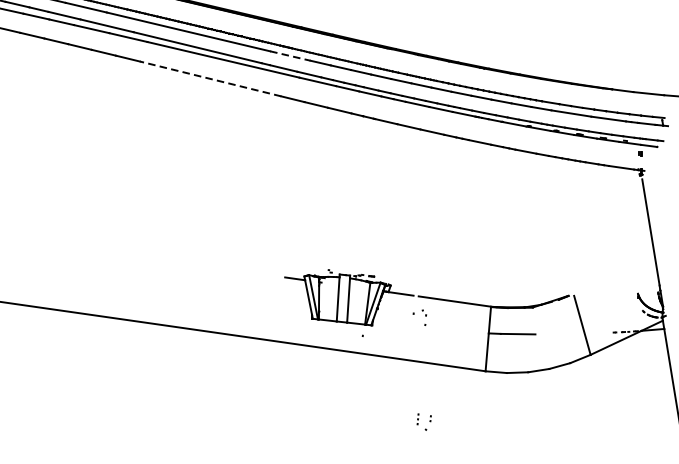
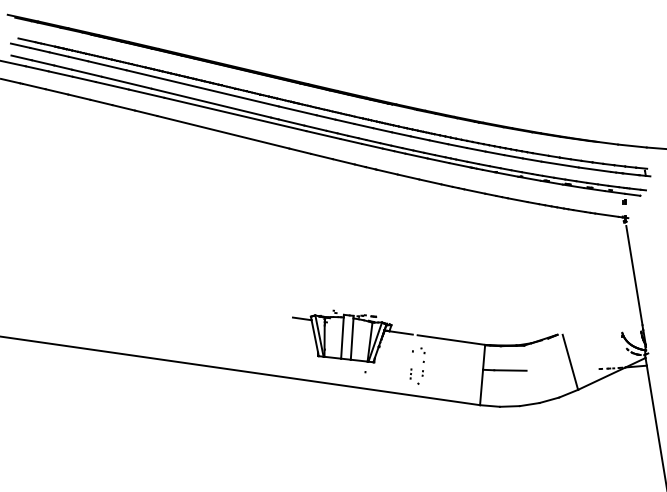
line: (291, 56) -> (298, 111), dashed -> solid
line: (209, 79) -> (222, 132), dashed -> solid
part: (423, 421) -> (416, 376), moved

